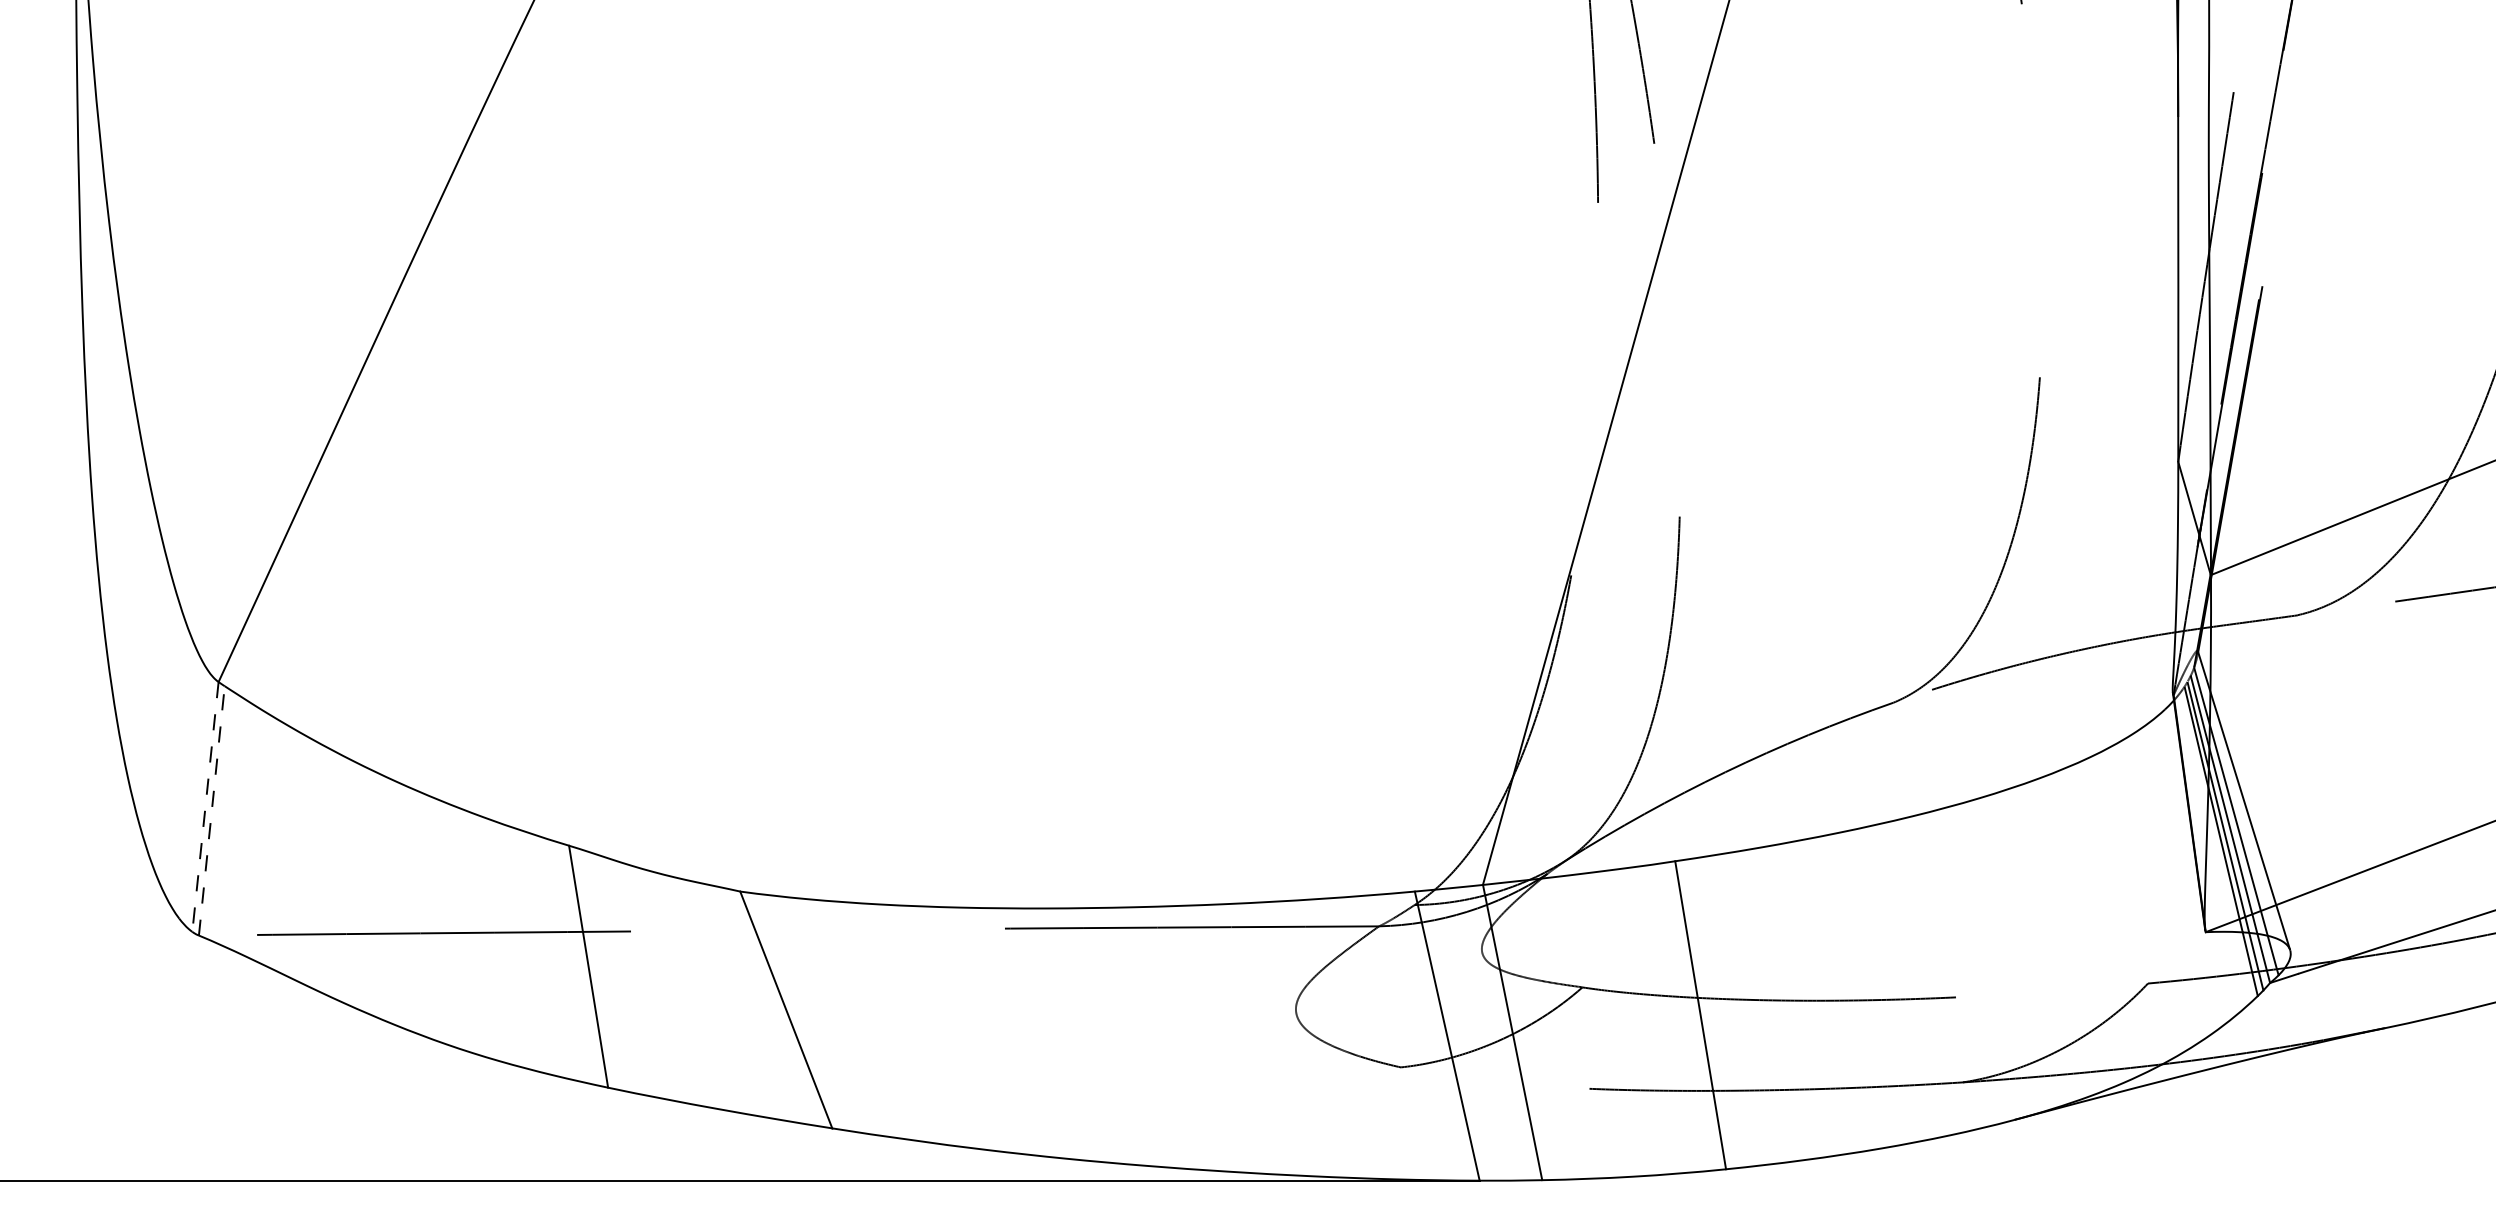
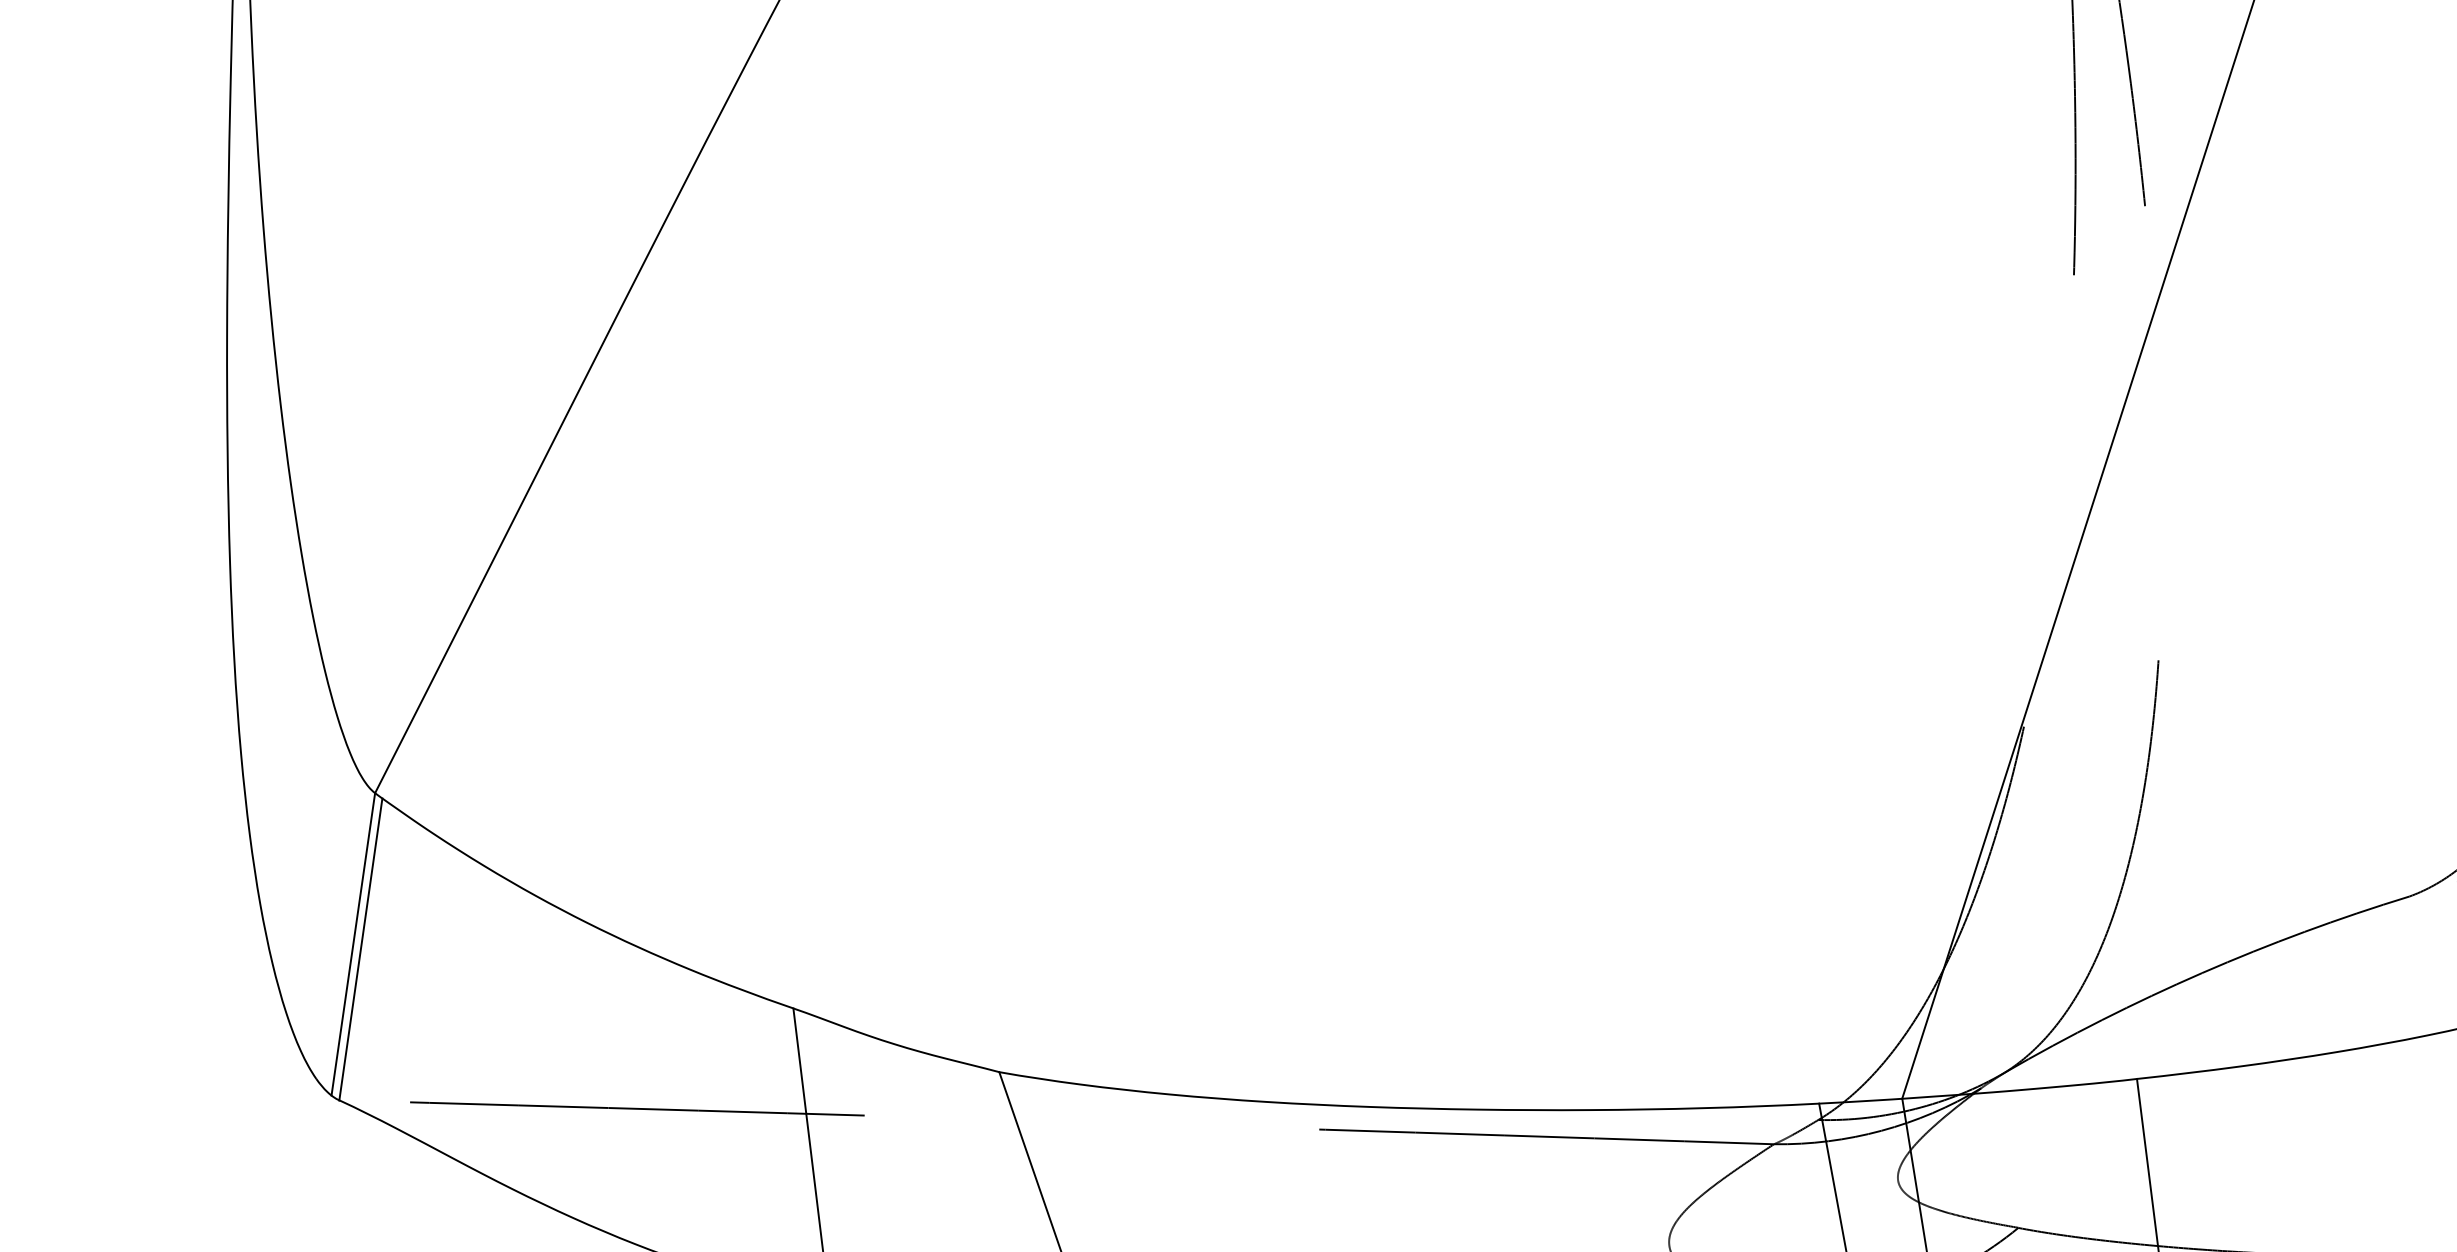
line: (205, 806) -> (353, 943), dashed -> solid
line: (211, 810) -> (360, 948), dashed -> solid

